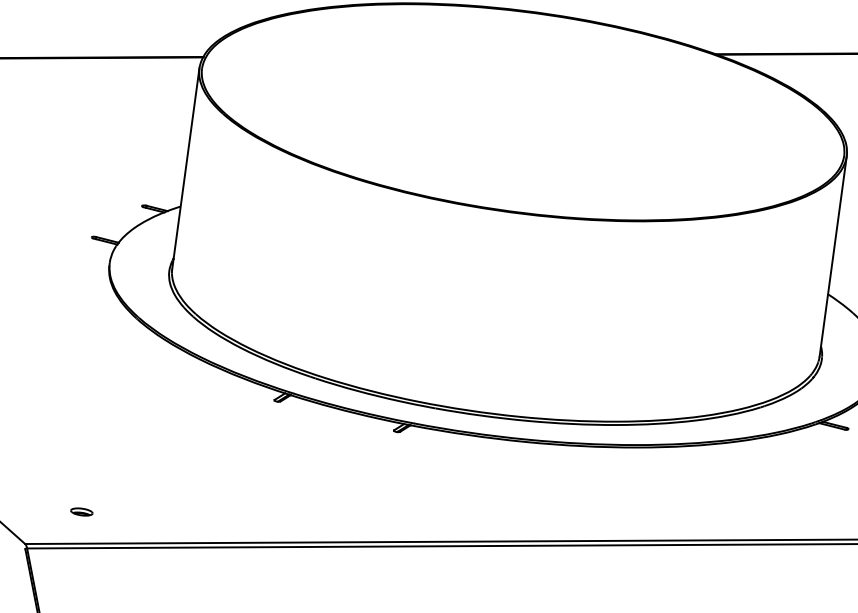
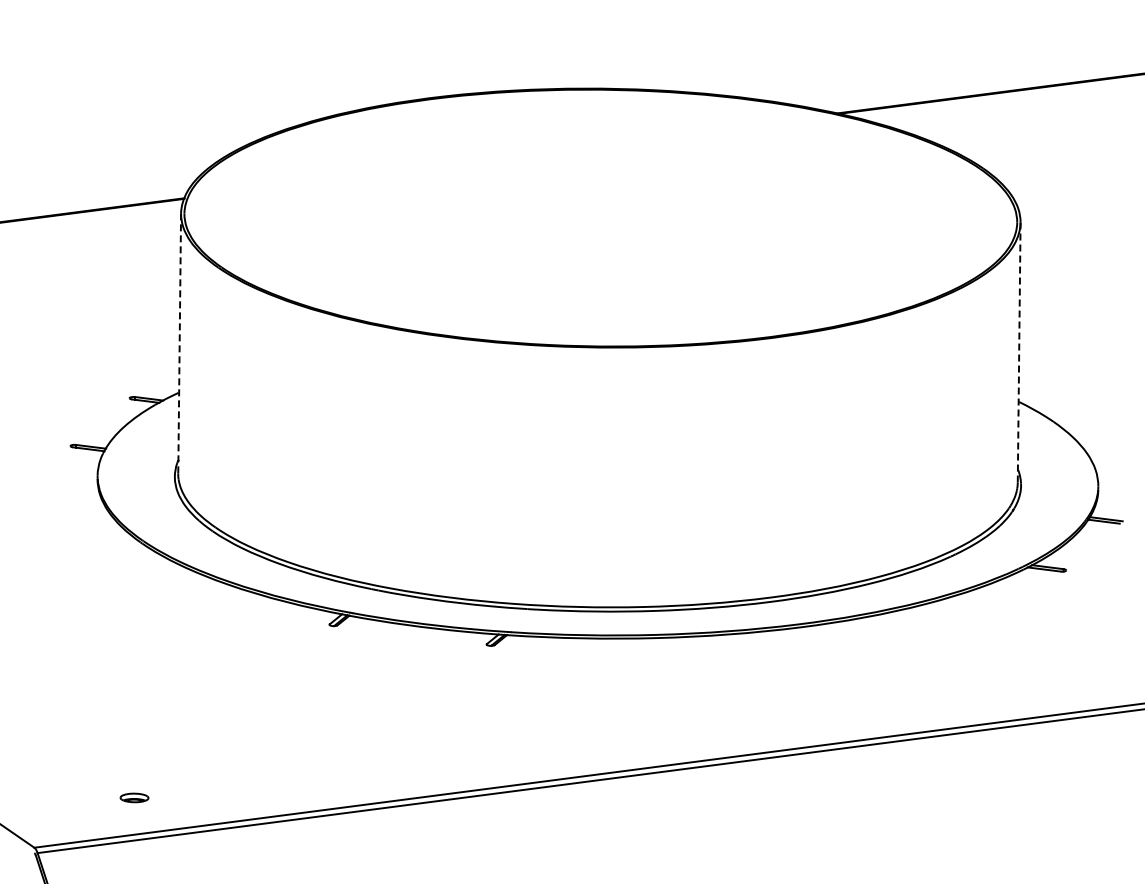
line: (185, 168) -> (179, 343), solid -> dashed
line: (833, 256) -> (1019, 352), solid -> dashed
part: (81, 511) -> (134, 797), moved

